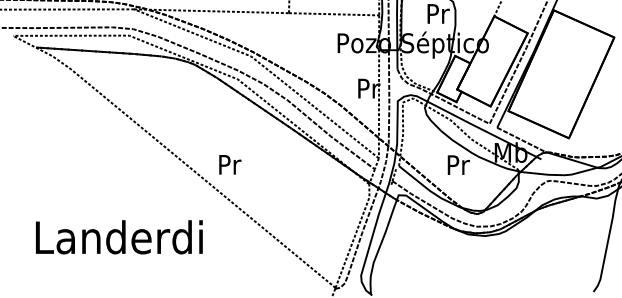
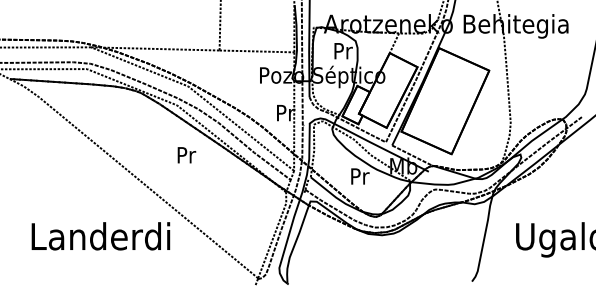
text: (229, 165) -> (186, 155), moved
text: (118, 237) -> (100, 236), moved

